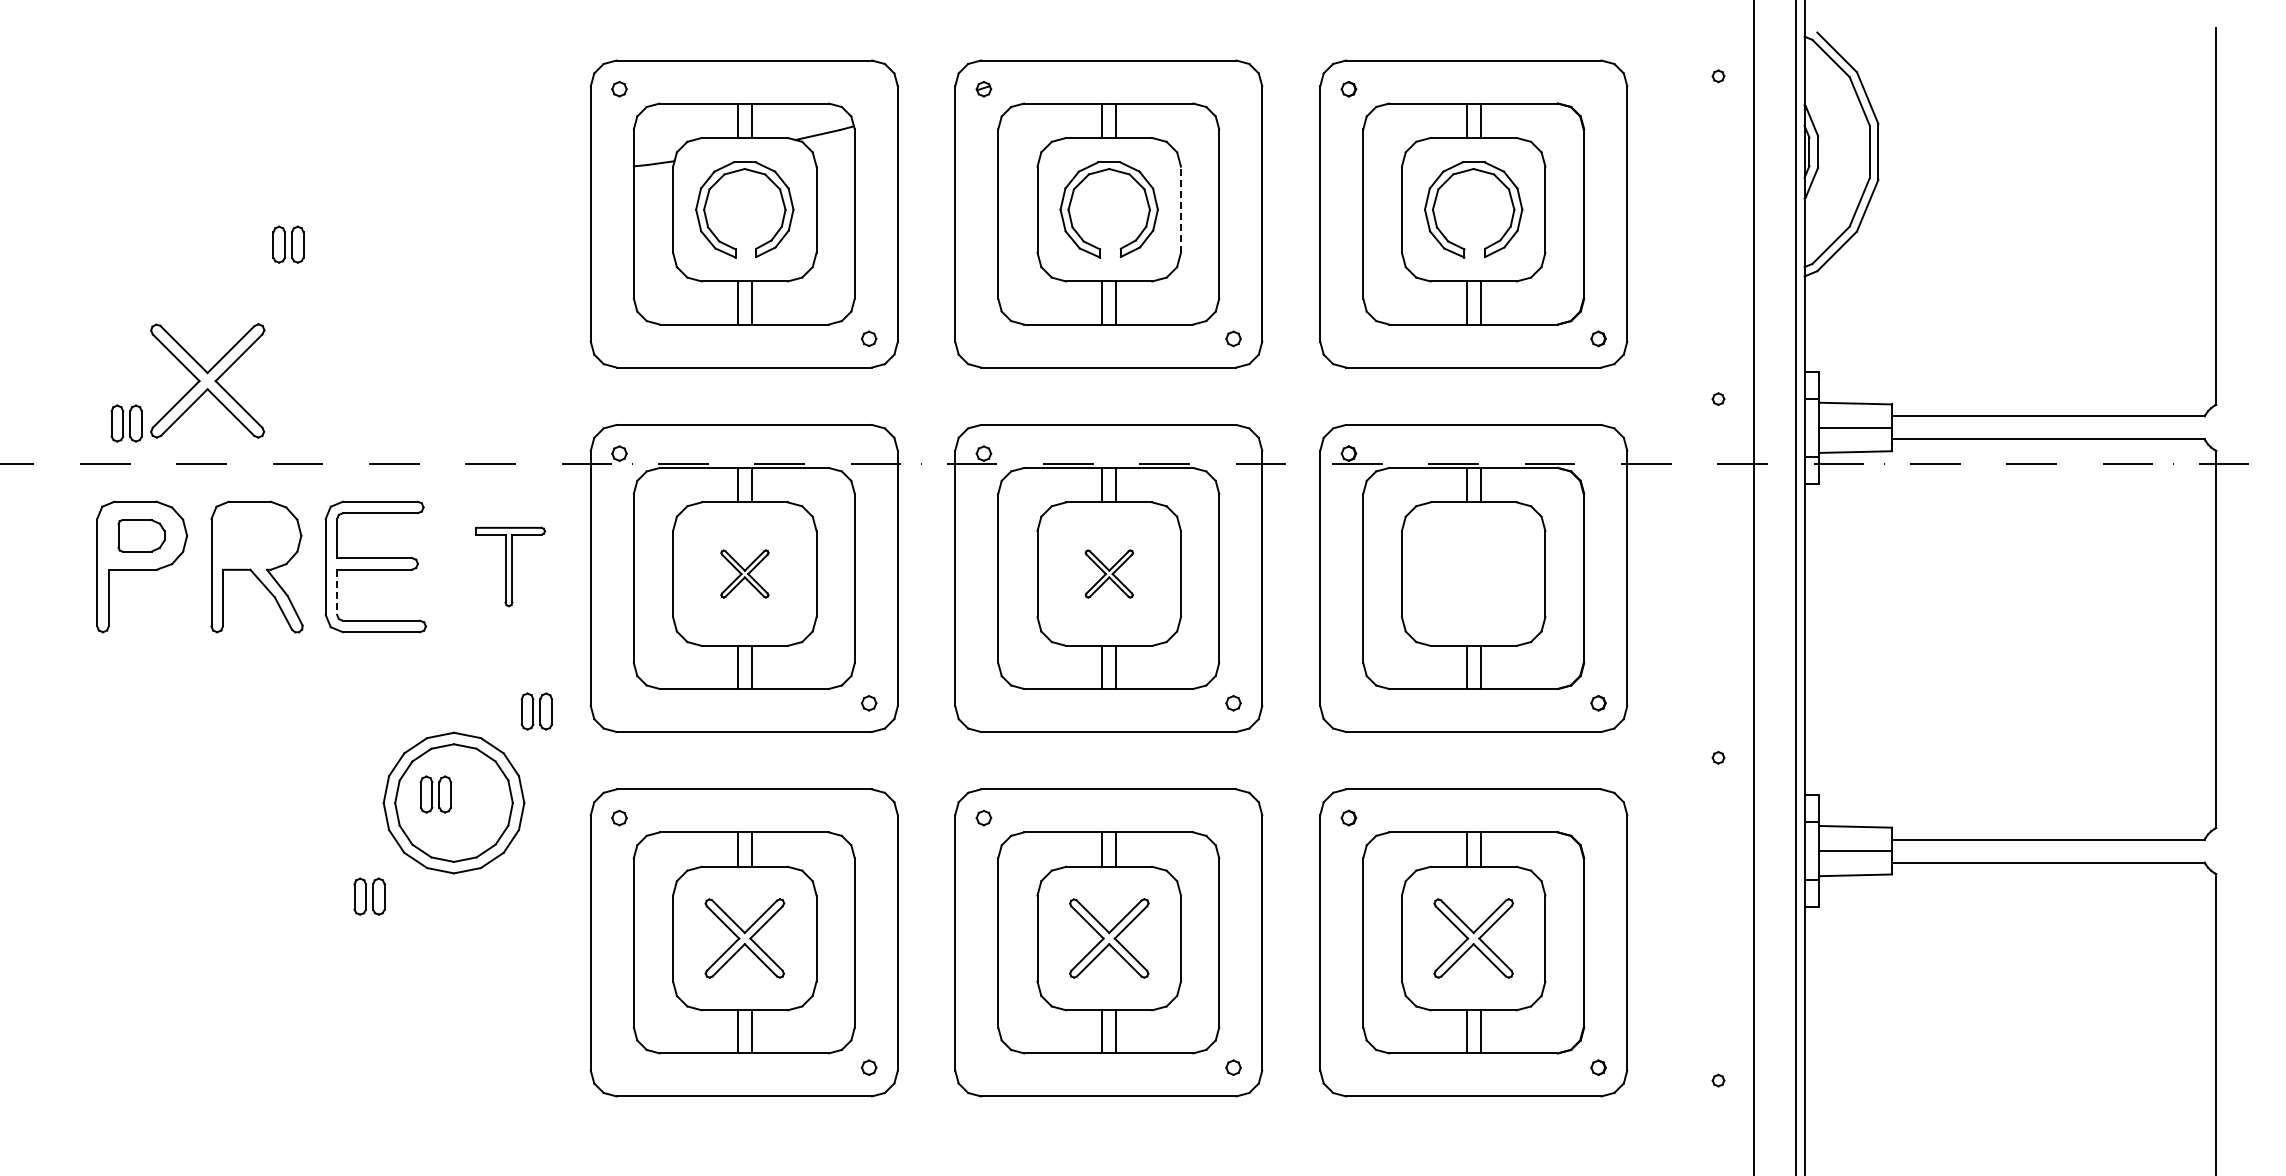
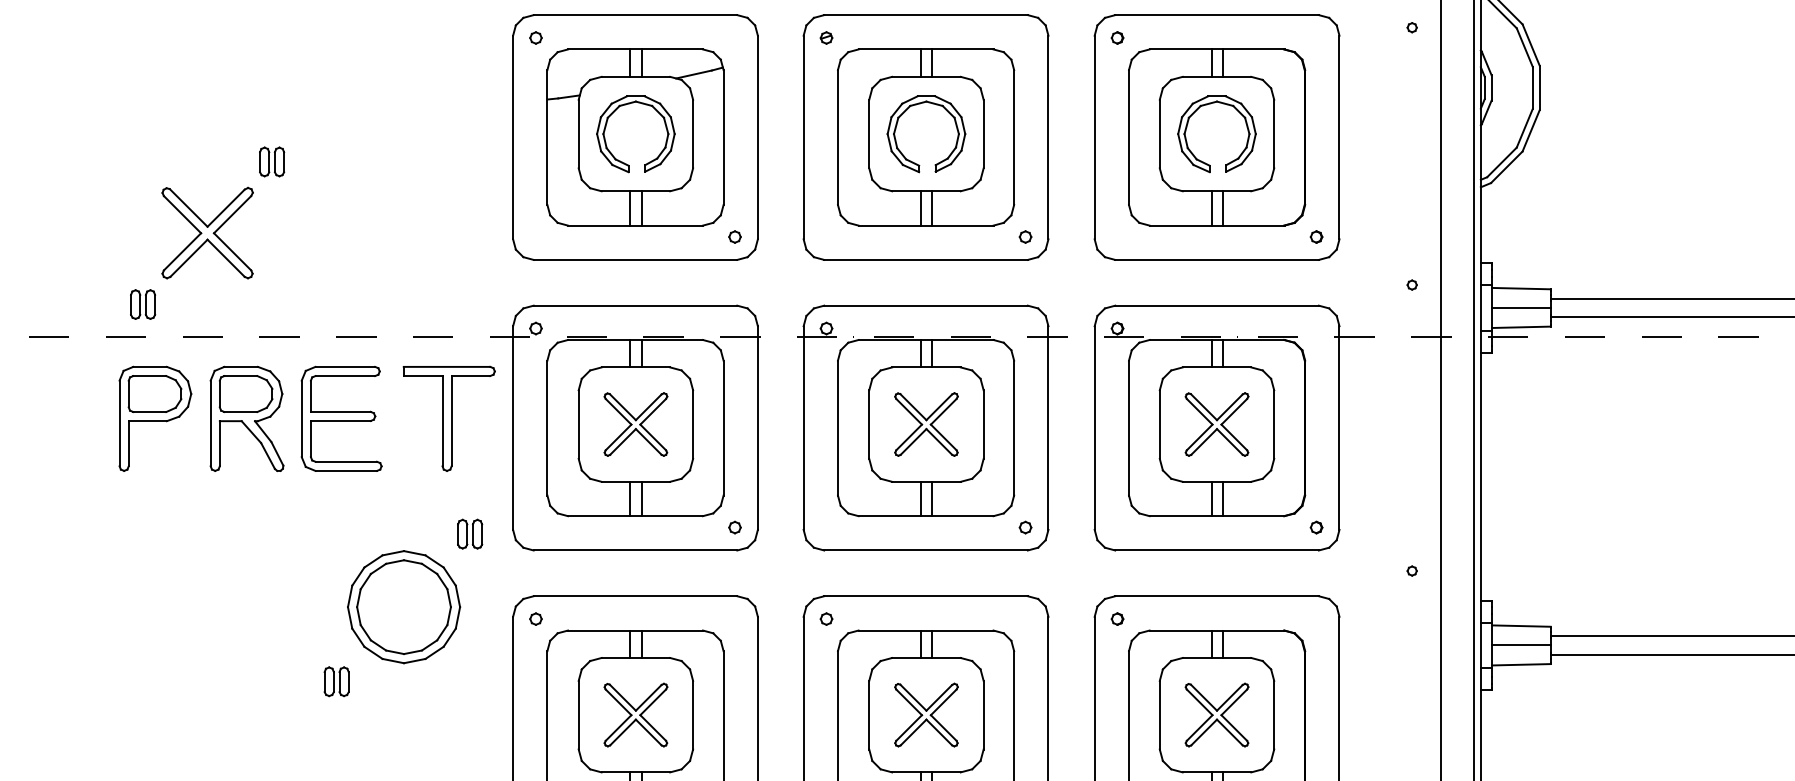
line: (1180, 209) -> (983, 133), dashed -> solid
part: (207, 380) -> (207, 232), moved
part: (141, 535) -> (154, 393), size x1.43
part: (255, 535) -> (245, 393), added
part: (510, 566) -> (449, 418), size x1.67
part: (744, 573) -> (635, 424), size x1.67
part: (1109, 573) -> (926, 424), size x1.67
part: (1473, 573) -> (1216, 424), added
line: (337, 592) -> (311, 439), dashed -> solid
part: (435, 794) -> (389, 600), removed

